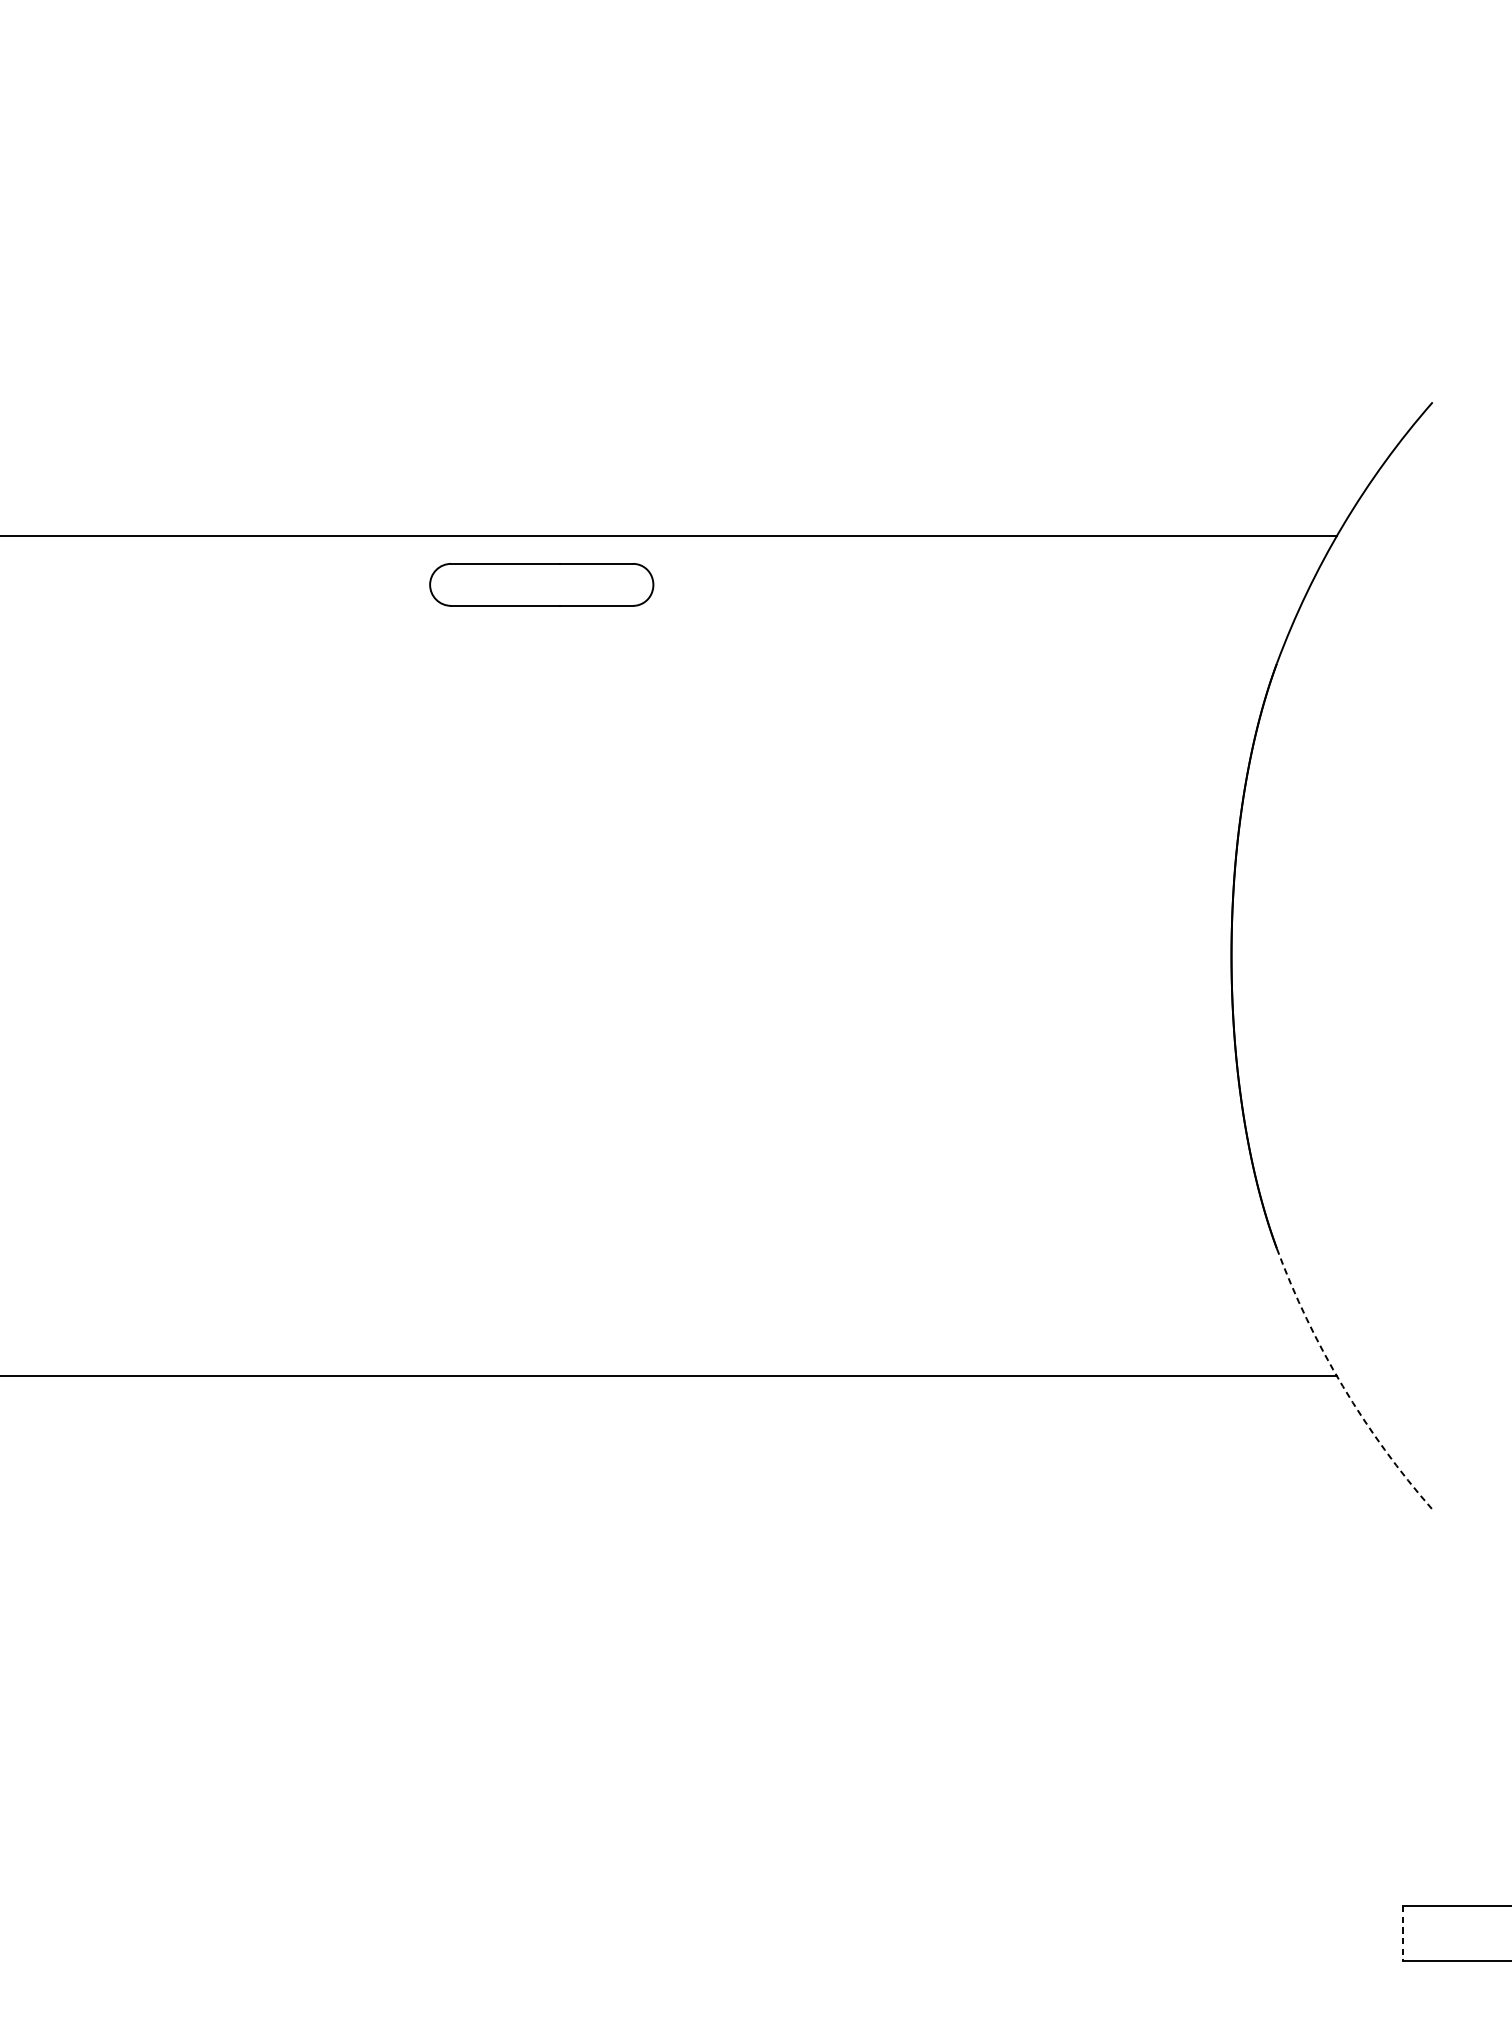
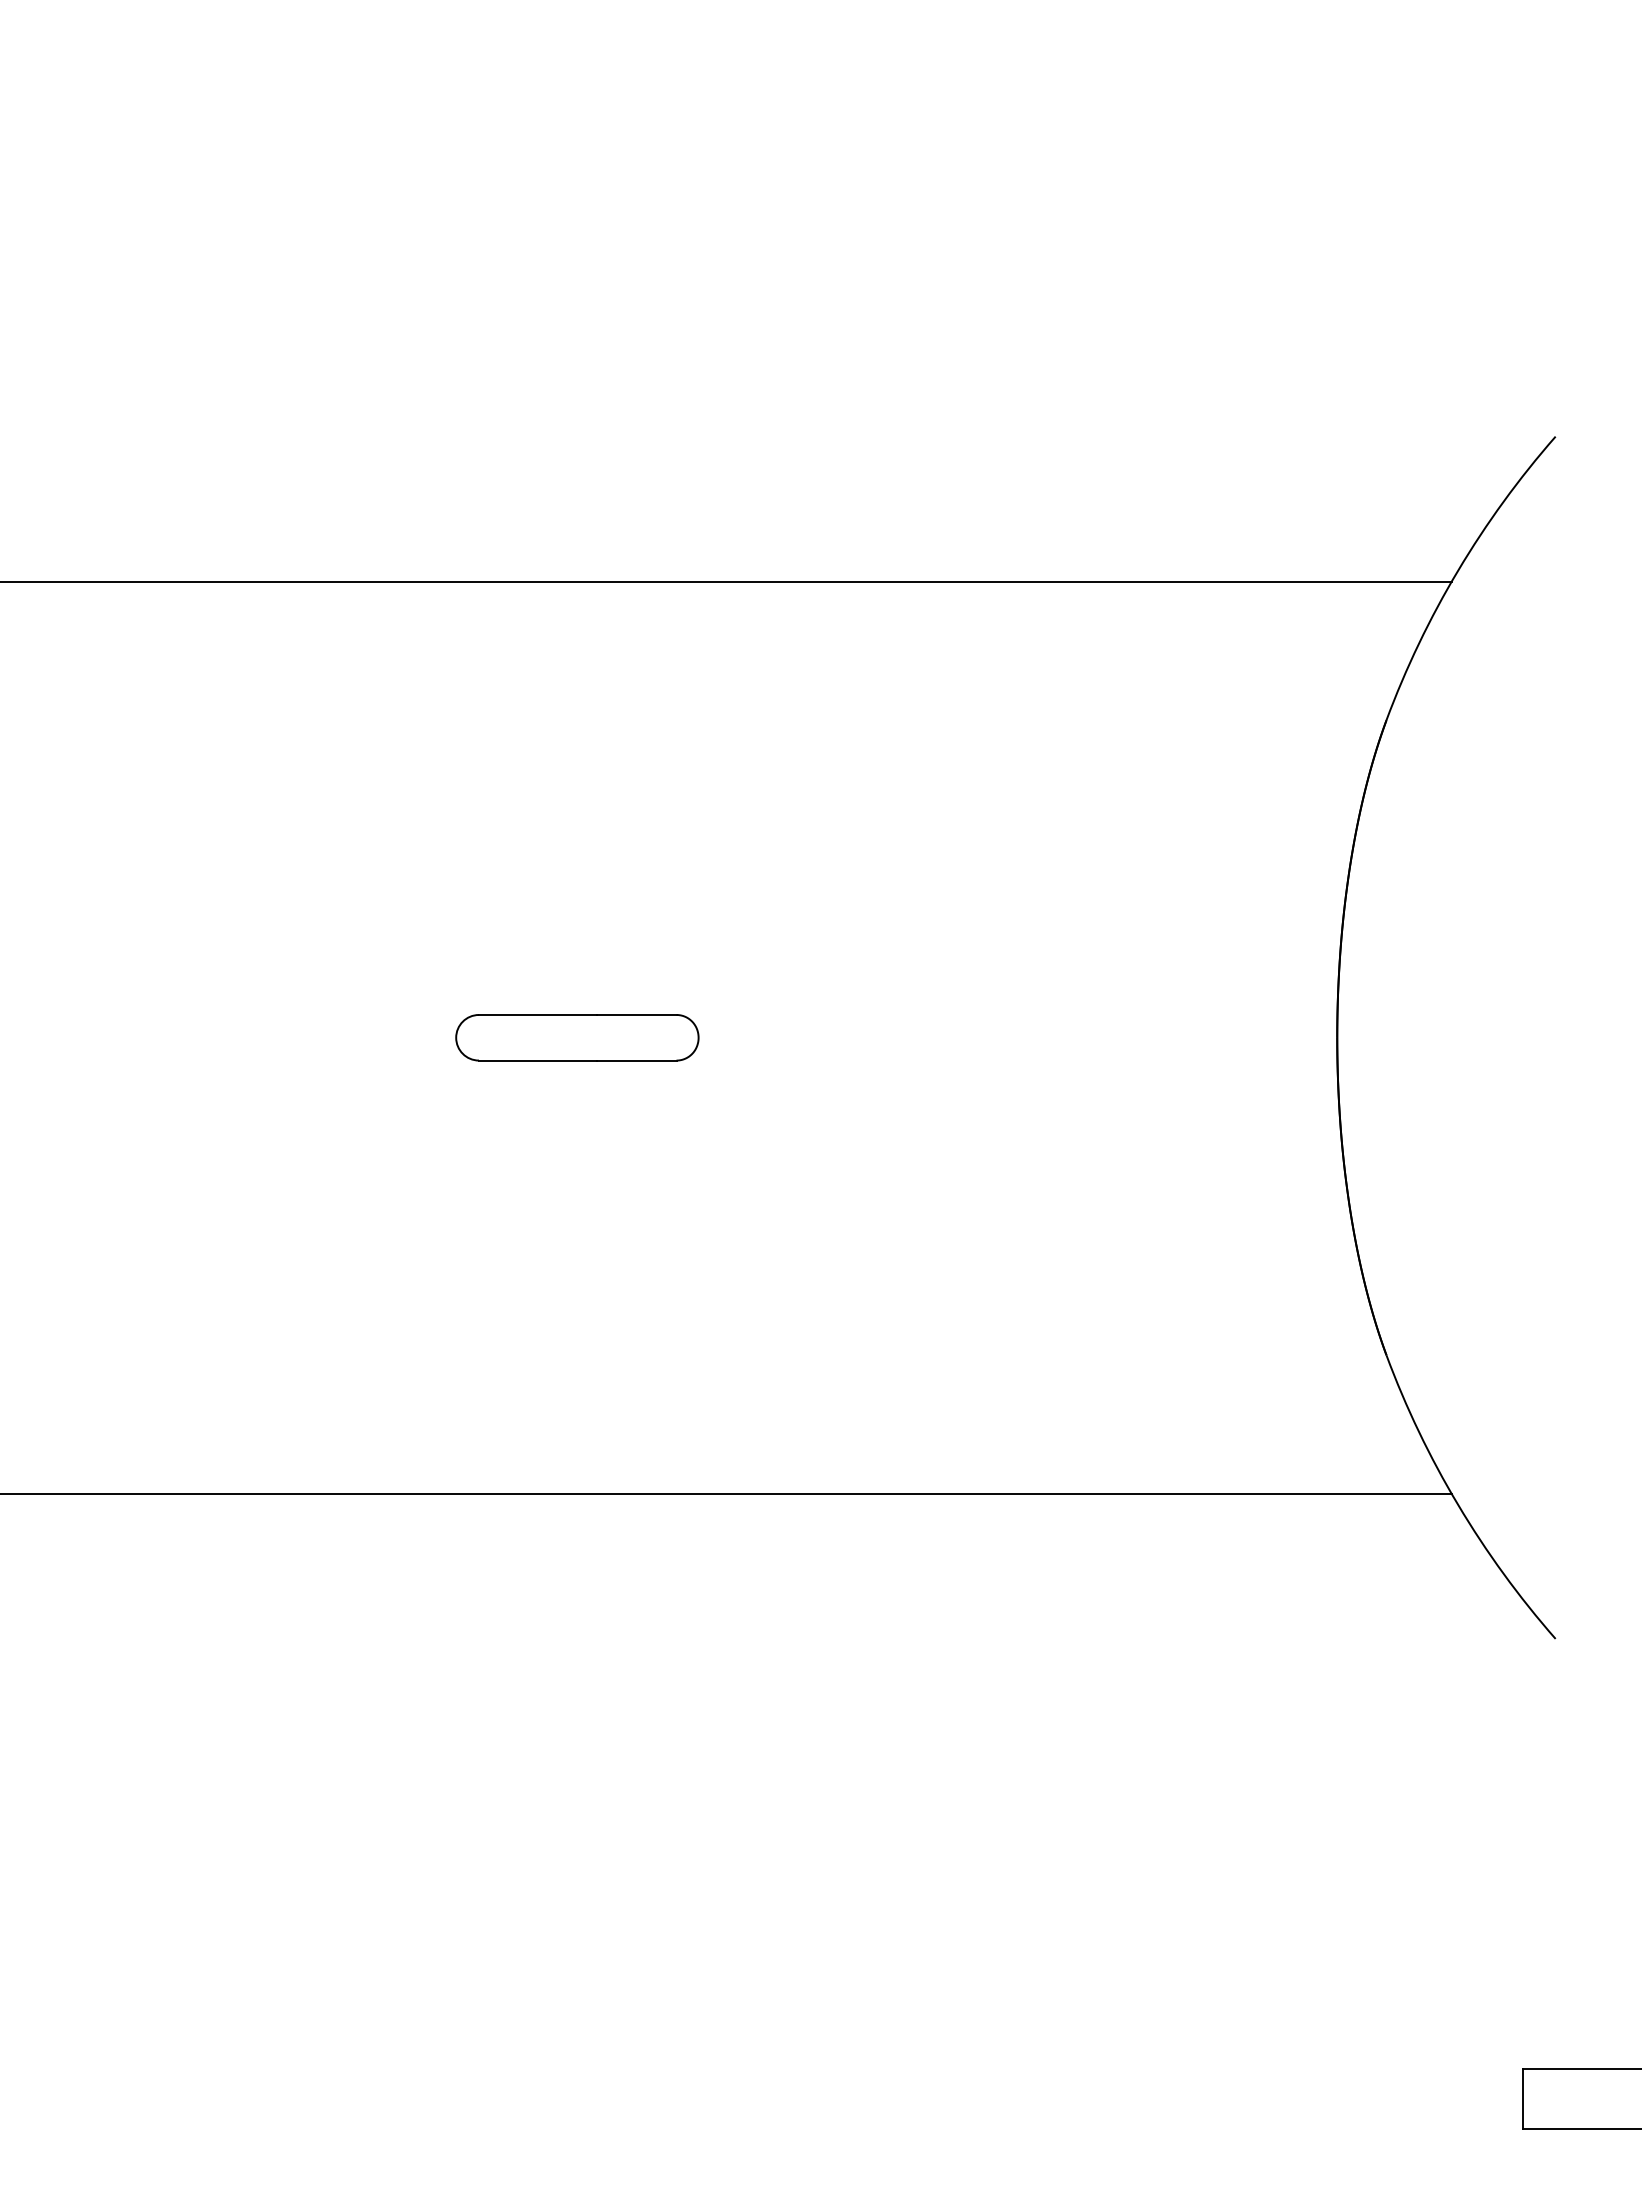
part: (541, 584) -> (577, 1037), moved
arc: (1343, 1385) -> (1458, 1504), dashed -> solid
line: (1402, 1934) -> (1522, 2099), dashed -> solid

